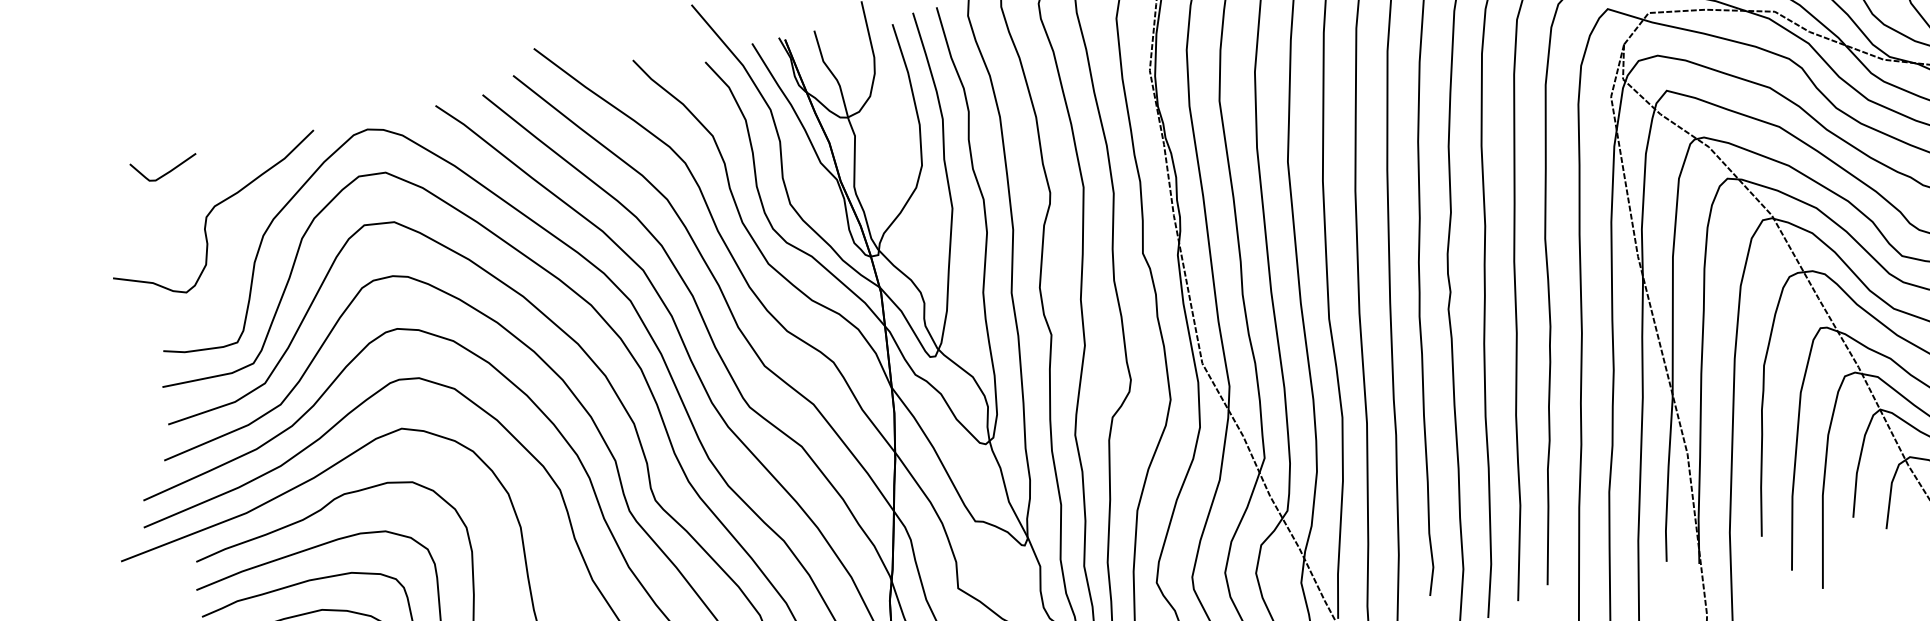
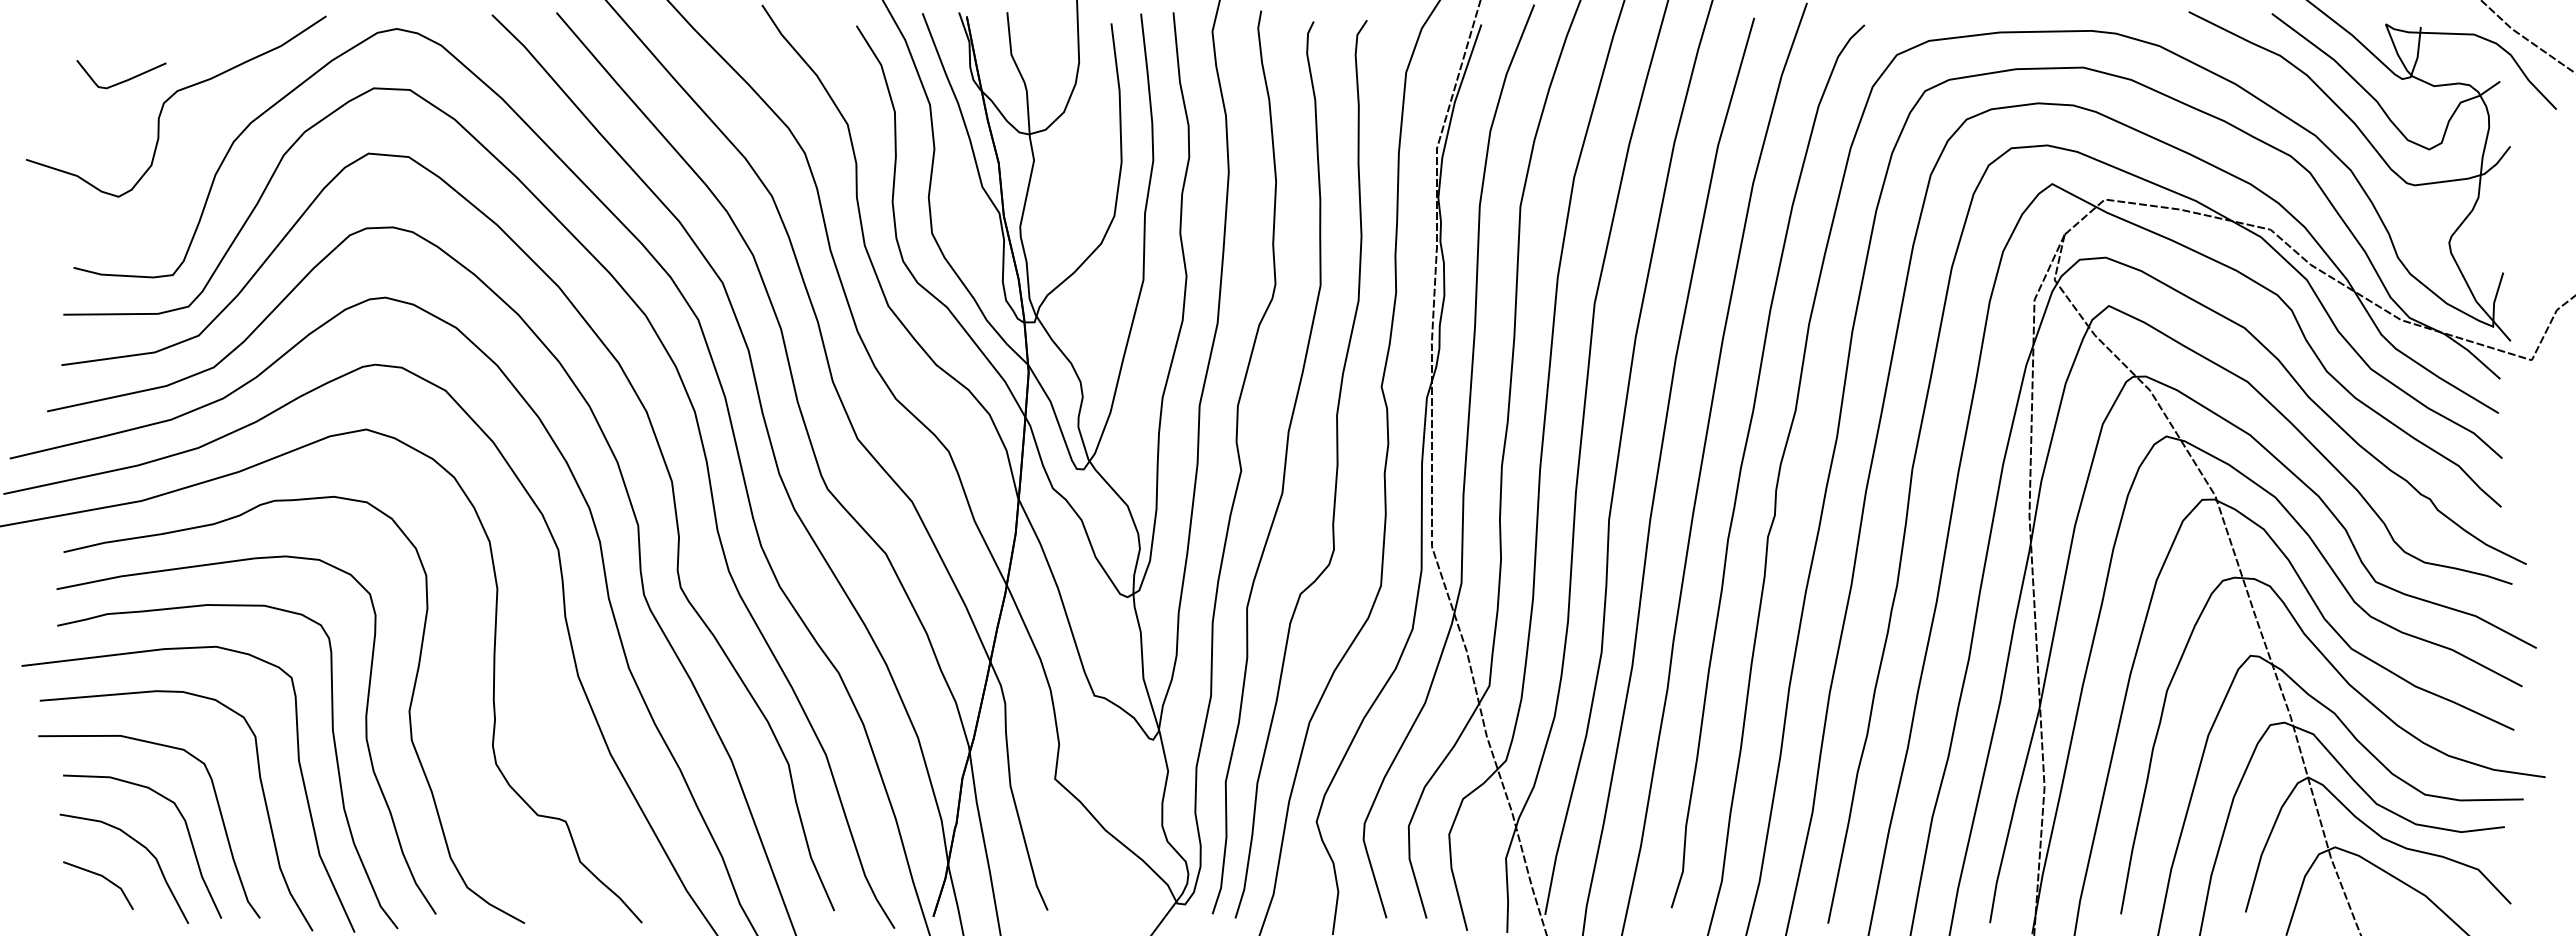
curve: (167, 172) -> (123, 80), moved

